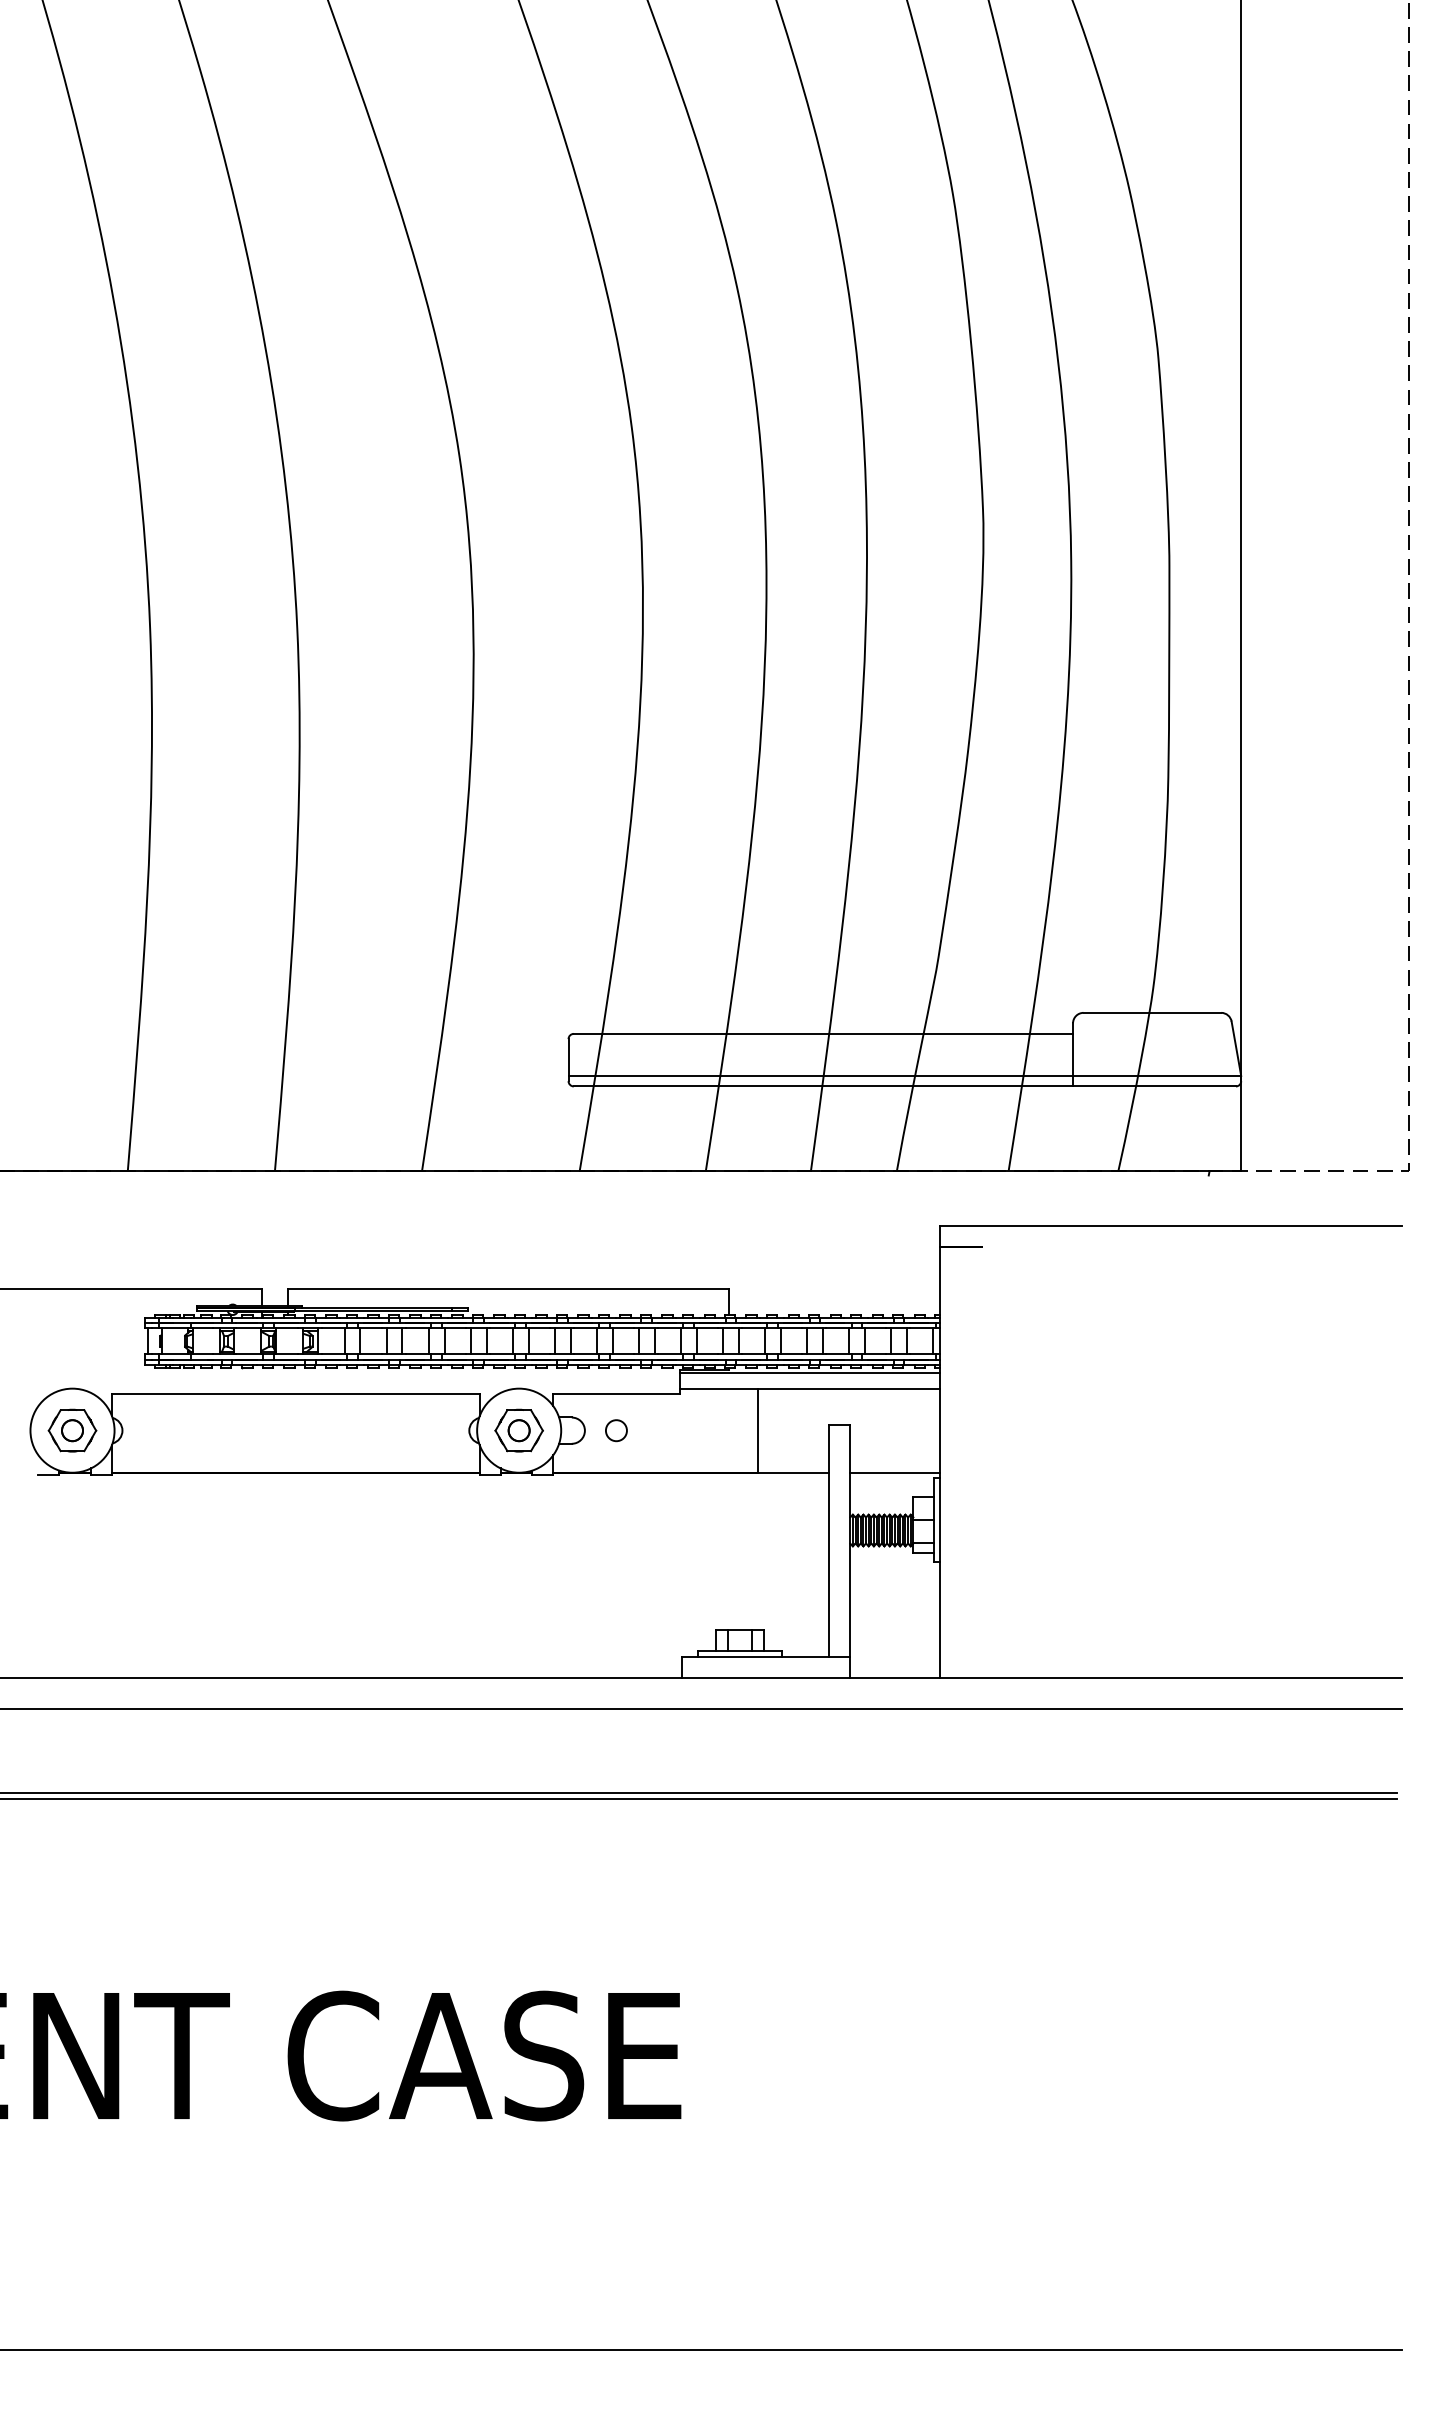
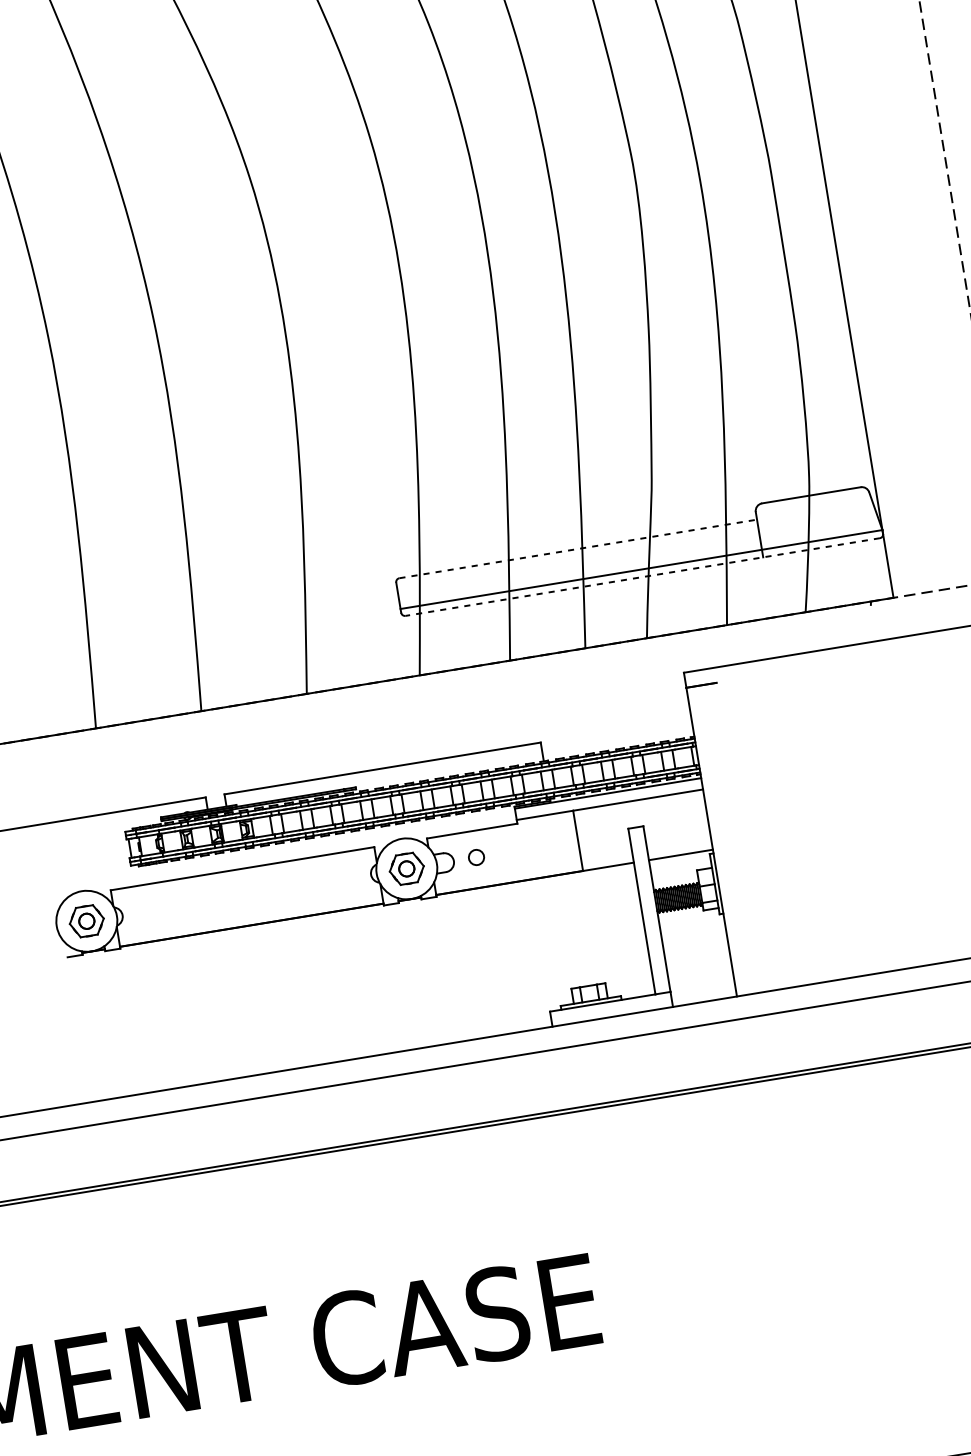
line: (823, 1033) -> (578, 548), solid -> dashed
line: (904, 1086) -> (642, 577), solid -> dashed

